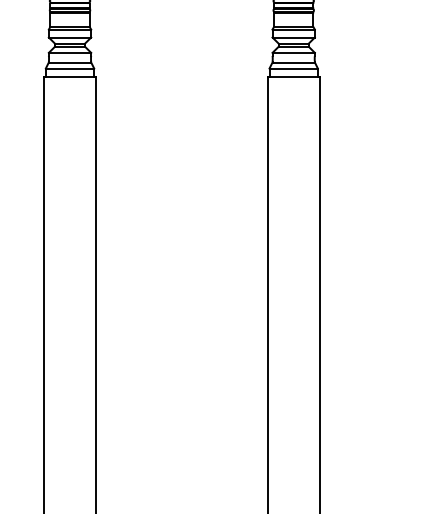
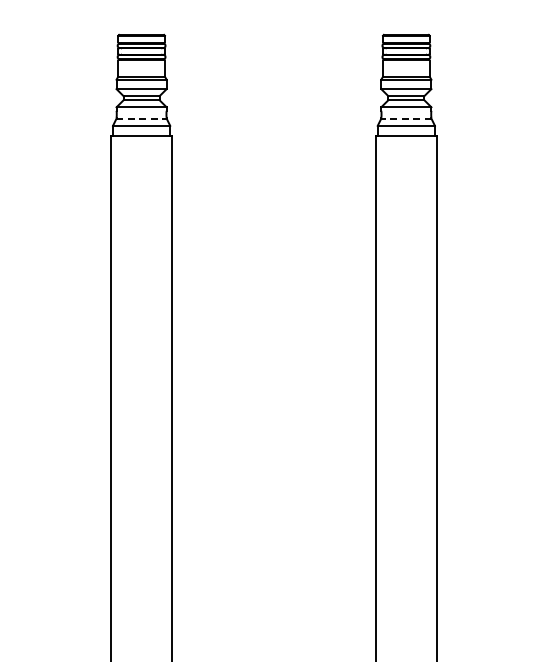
line: (70, 62) -> (142, 118), solid -> dashed
line: (292, 62) -> (405, 118), solid -> dashed

